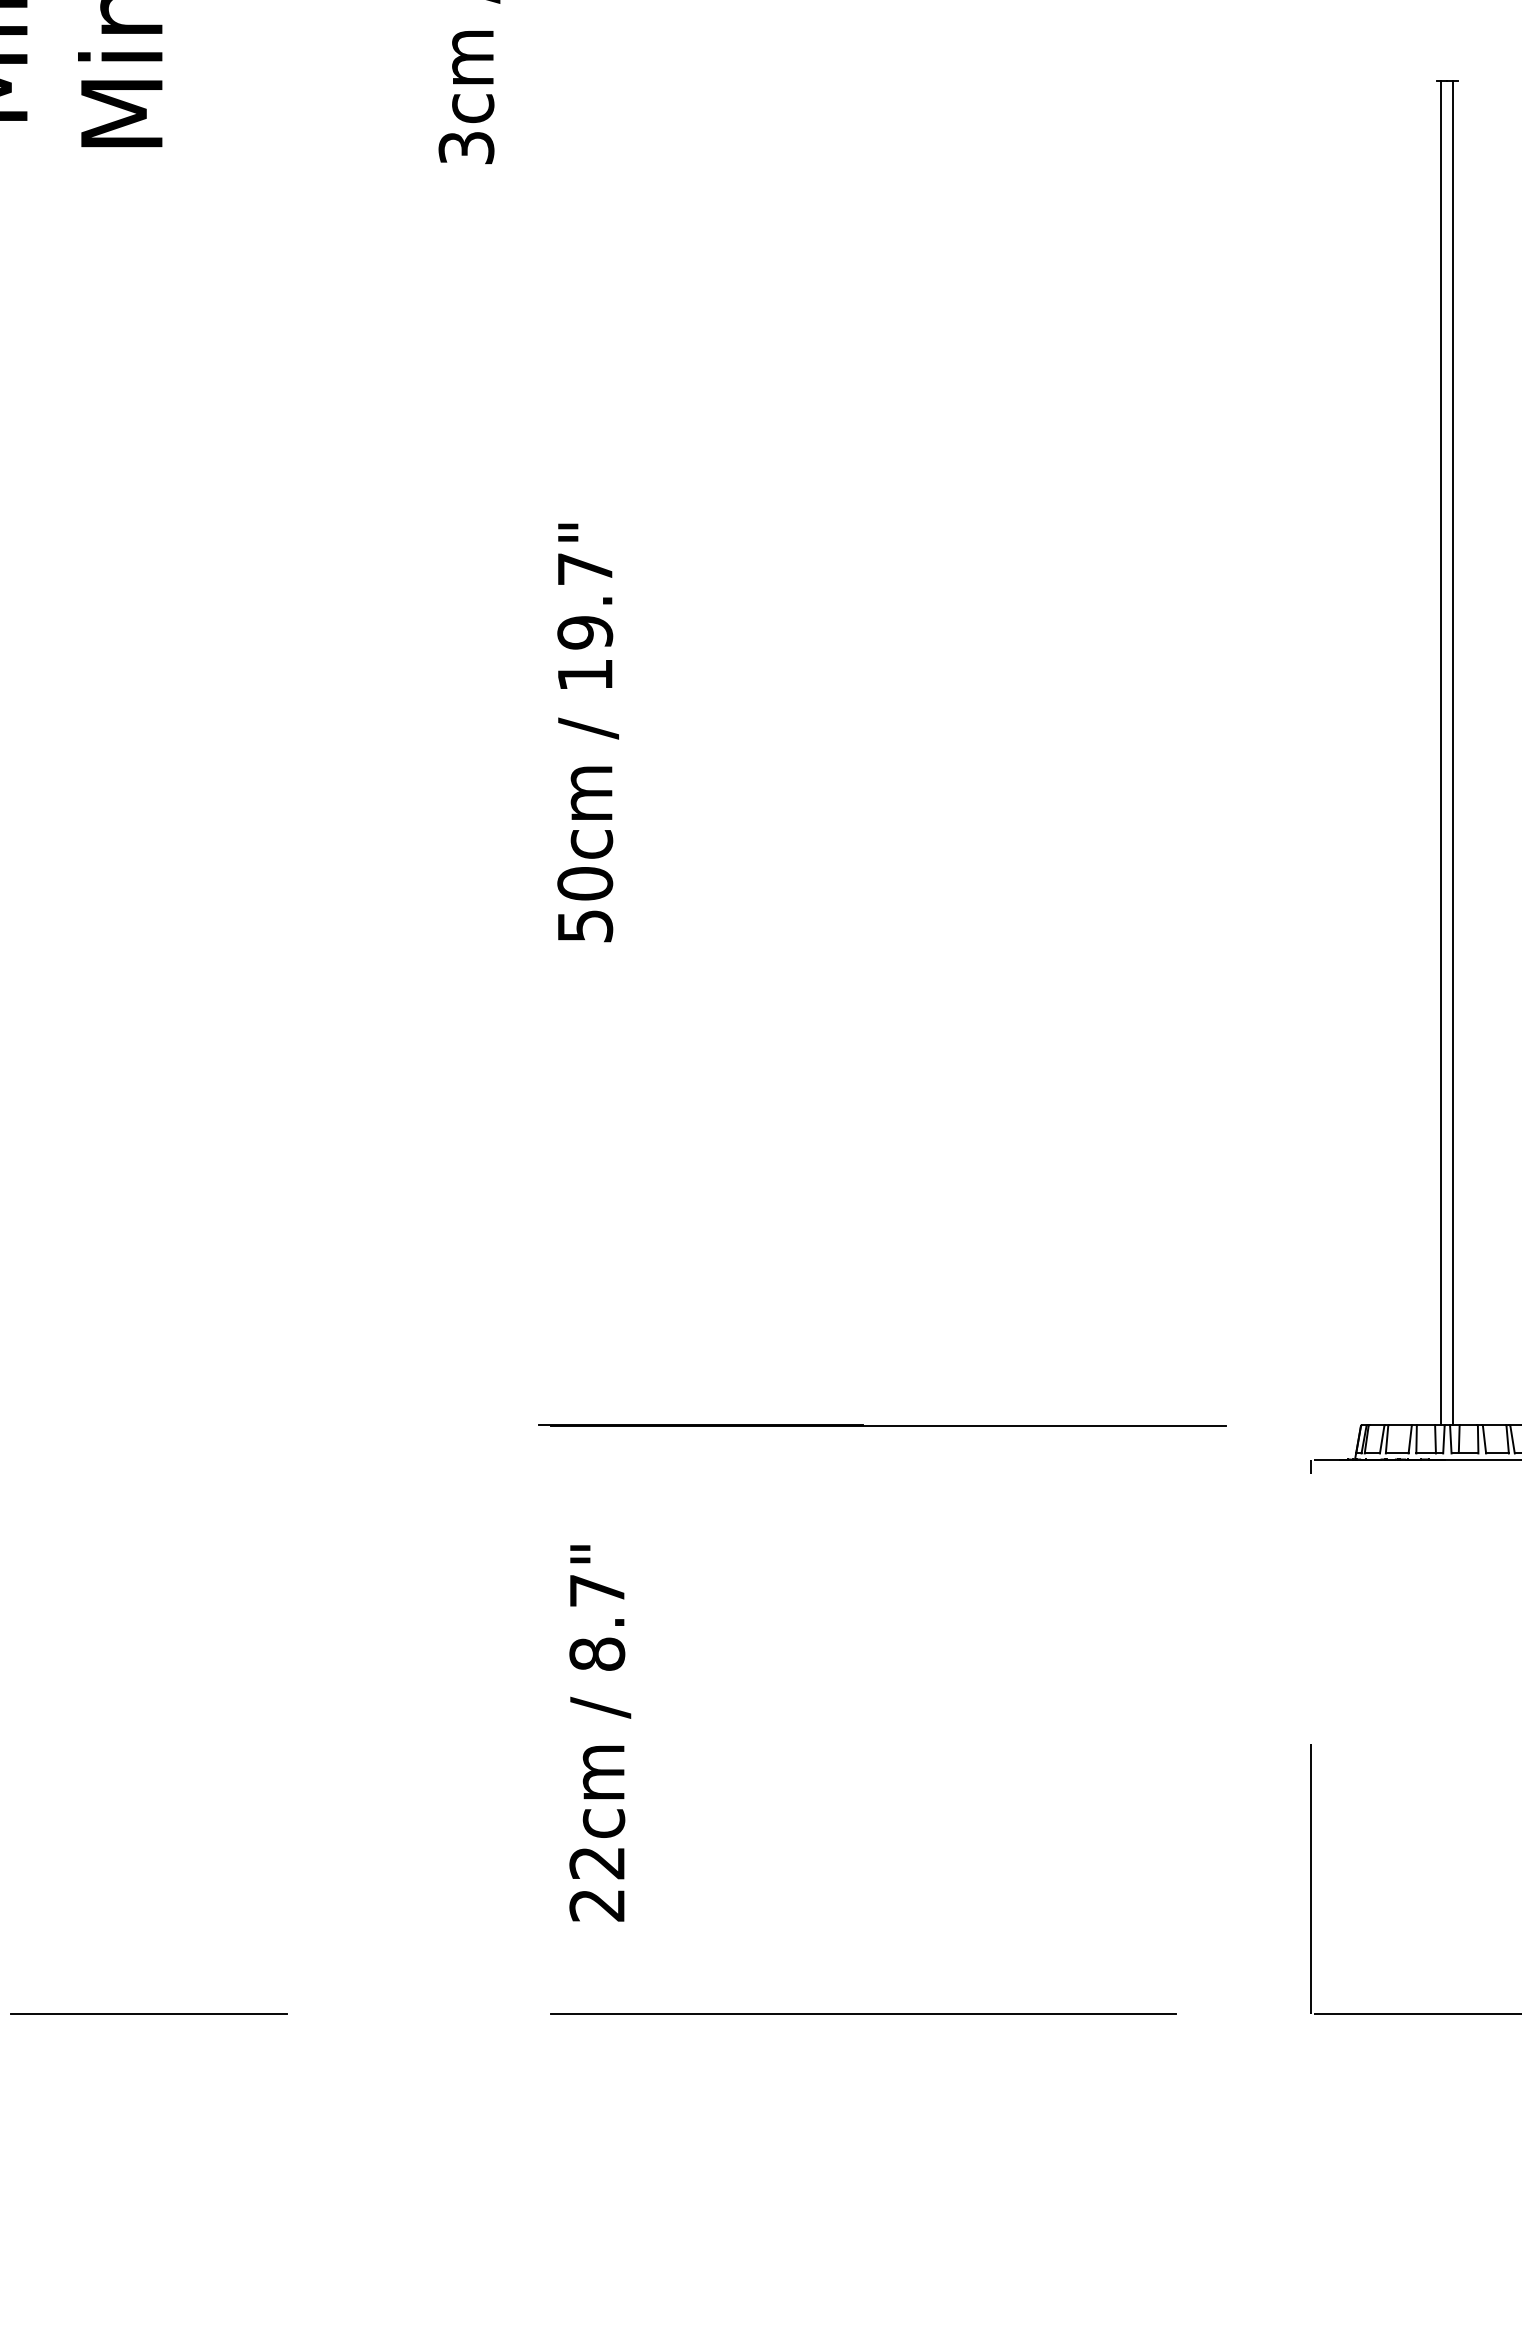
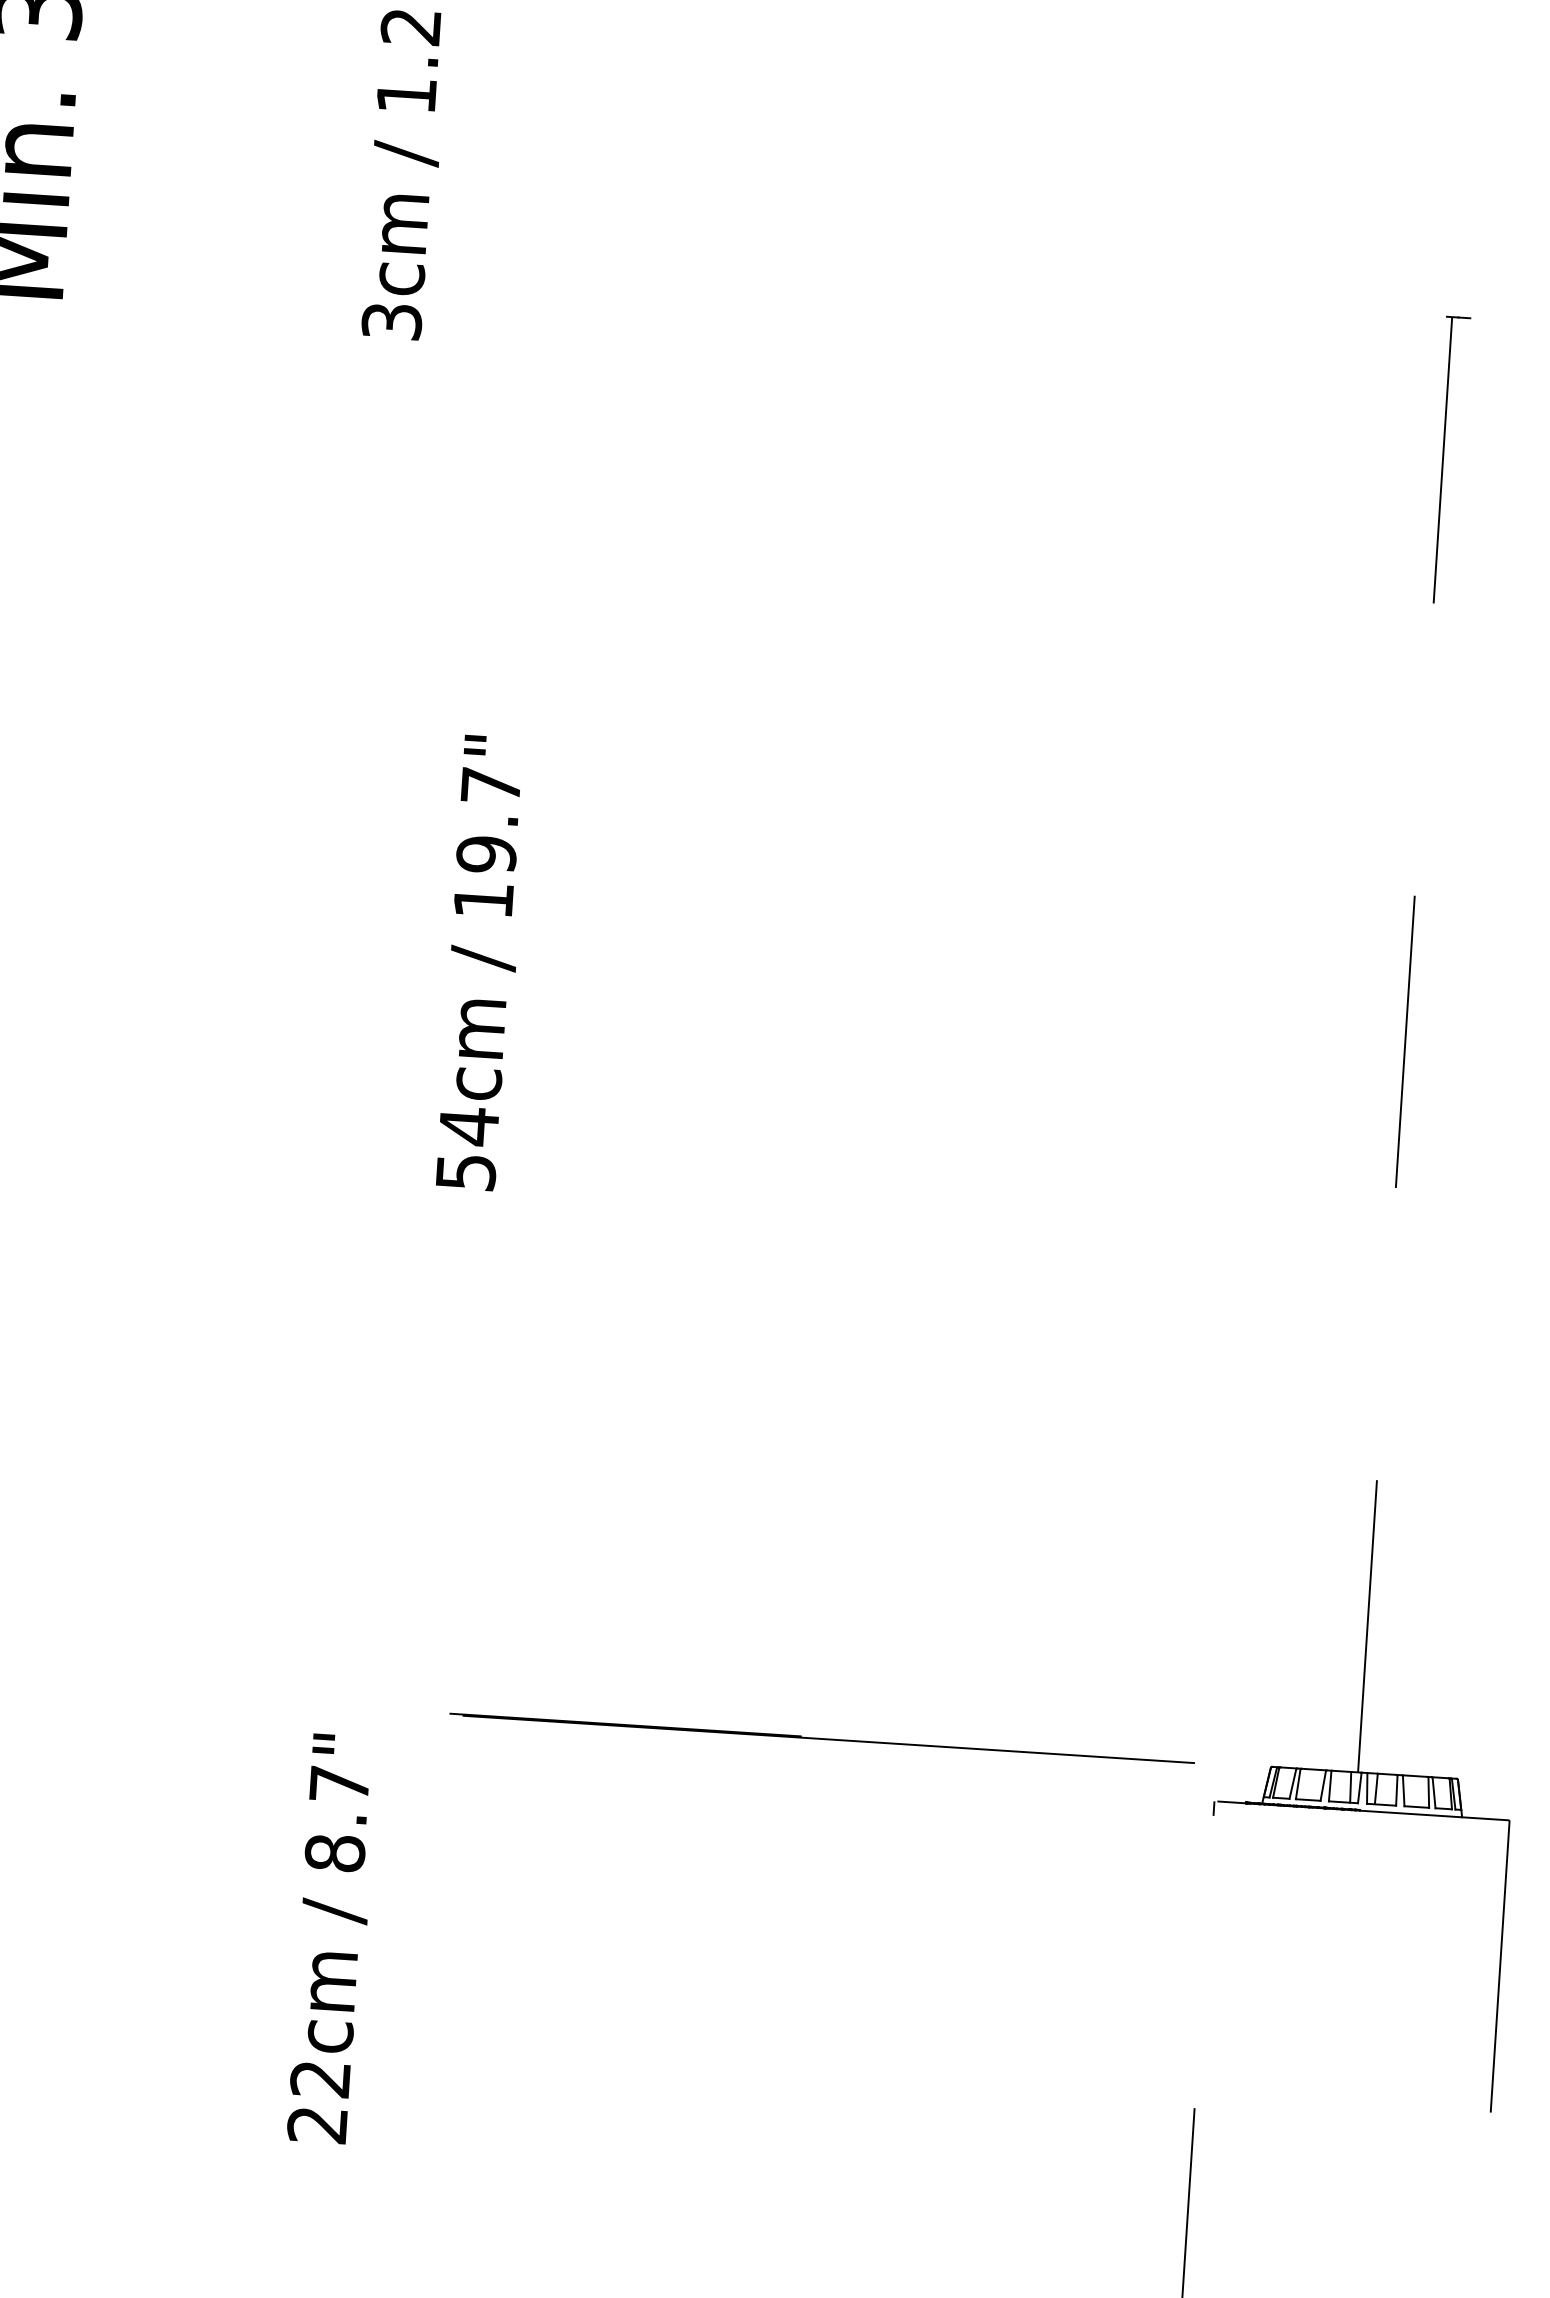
line: (1441, 752) -> (1405, 1044), solid -> dashed
line: (1453, 752) -> (1418, 1045), removed
text: (585, 883) -> (469, 1126), 50cm -> 54cm
line: (882, 1425) -> (822, 1738), moved
text: (600, 1733) -> (333, 1939), moved

